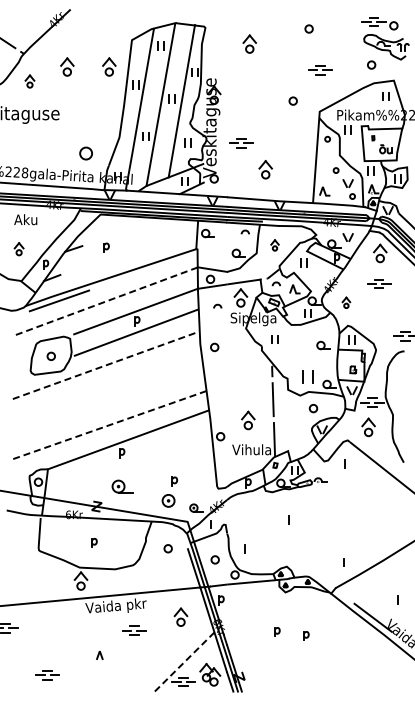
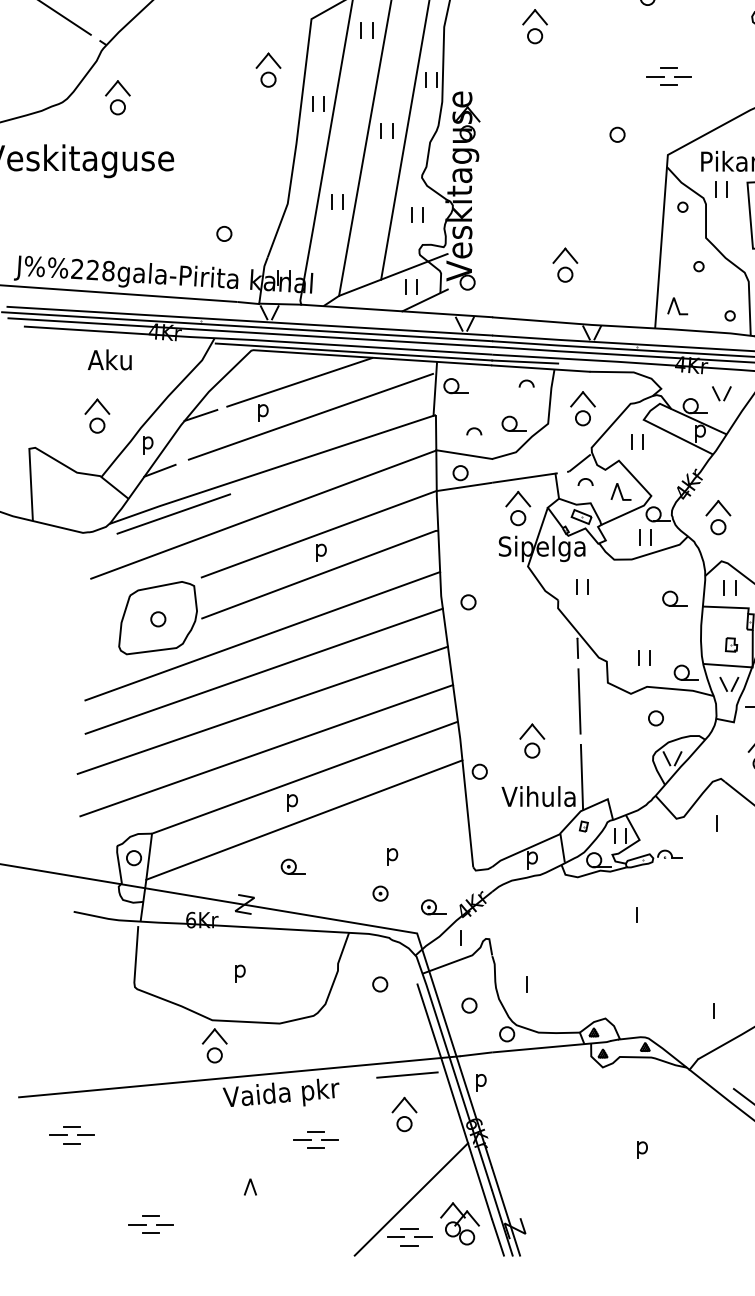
part: (67, 66) -> (189, 69), removed
part: (29, 81) -> (116, 97), size x1.43
part: (241, 143) -> (519, 215), removed
part: (85, 152) -> (223, 232), size x0.62
part: (347, 183) -> (720, 291), removed
line: (125, 231) -> (299, 382), added
part: (274, 245) -> (582, 408), size x1.67
part: (18, 248) -> (96, 414), size x1.43
line: (131, 249) -> (310, 416), added
line: (106, 301) -> (263, 515), dashed -> solid
part: (346, 302) -> (718, 517), size x1.67
part: (217, 305) -> (473, 429), moved
line: (106, 365) -> (263, 636), dashed -> solid
part: (306, 376) -> (642, 657), size x0.62
line: (107, 383) -> (265, 670), added
line: (105, 403) -> (261, 708), added
line: (107, 425) -> (265, 750), dashed -> solid
line: (127, 461) -> (302, 818), added
part: (122, 486) -> (293, 866), size x0.62
part: (167, 500) -> (378, 892), size x0.62
part: (288, 519) -> (637, 913), moved
line: (182, 596) -> (407, 1075), added
part: (277, 631) -> (587, 1141), removed
line: (184, 662) -> (411, 1200), dashed -> solid

